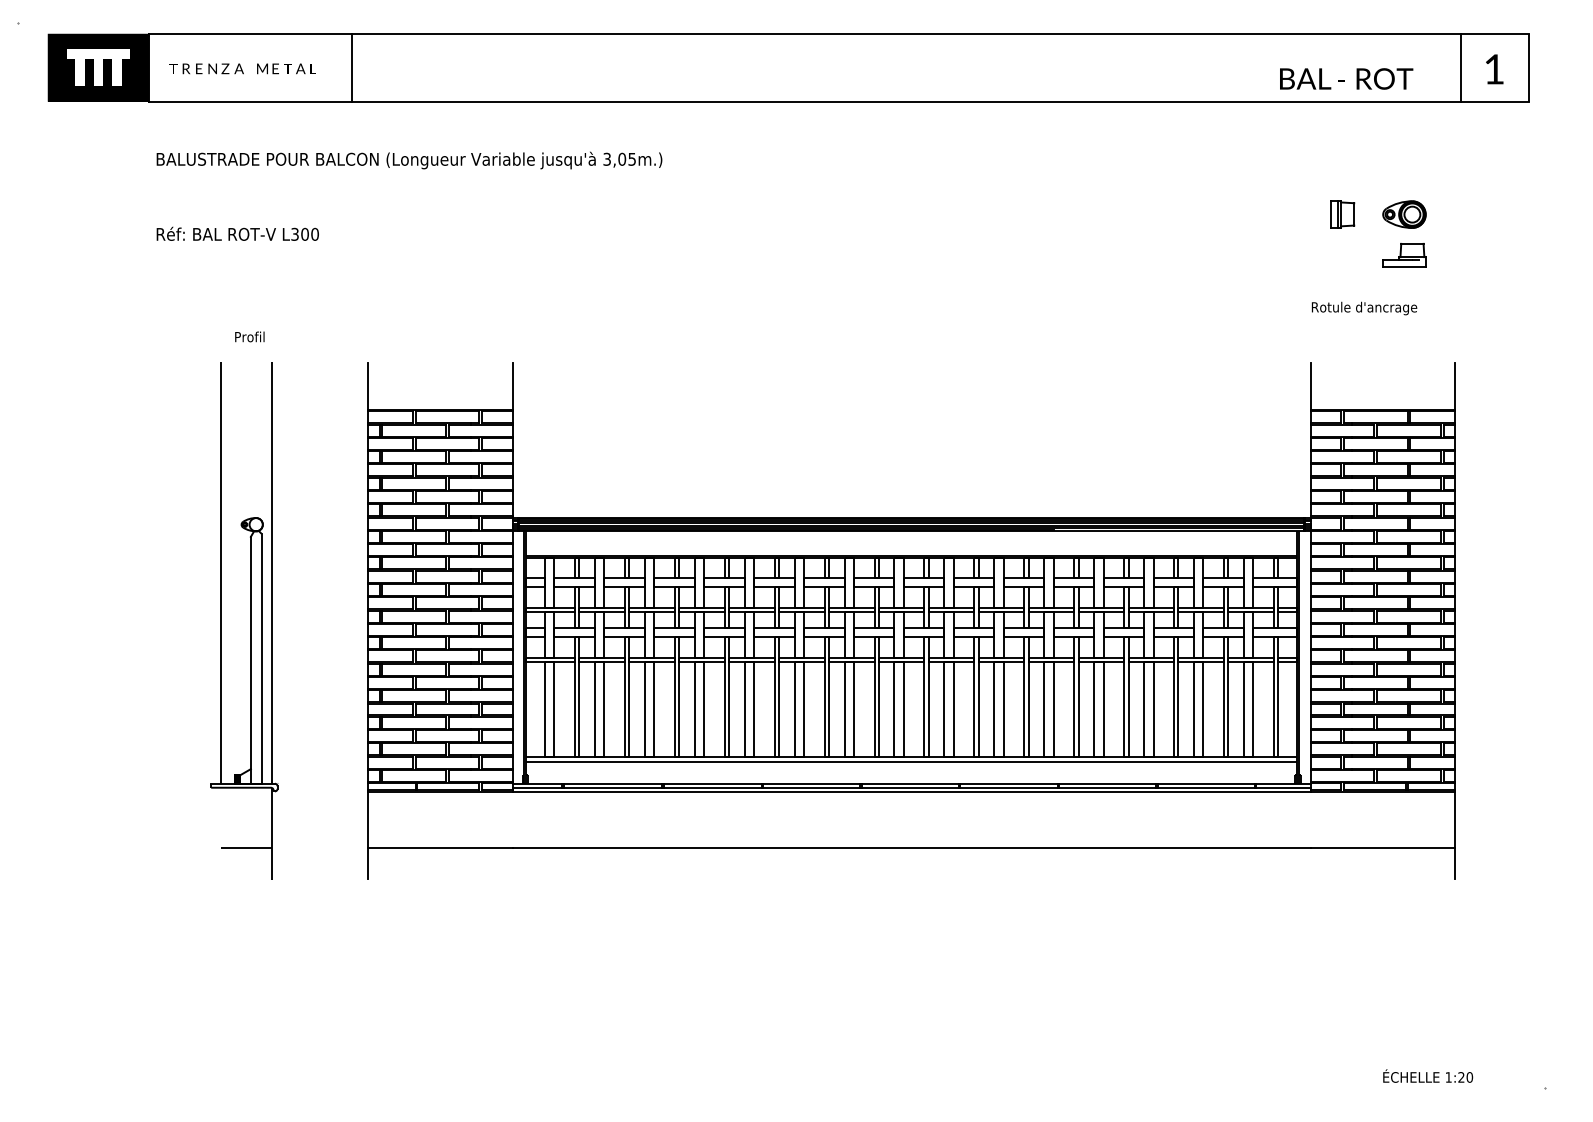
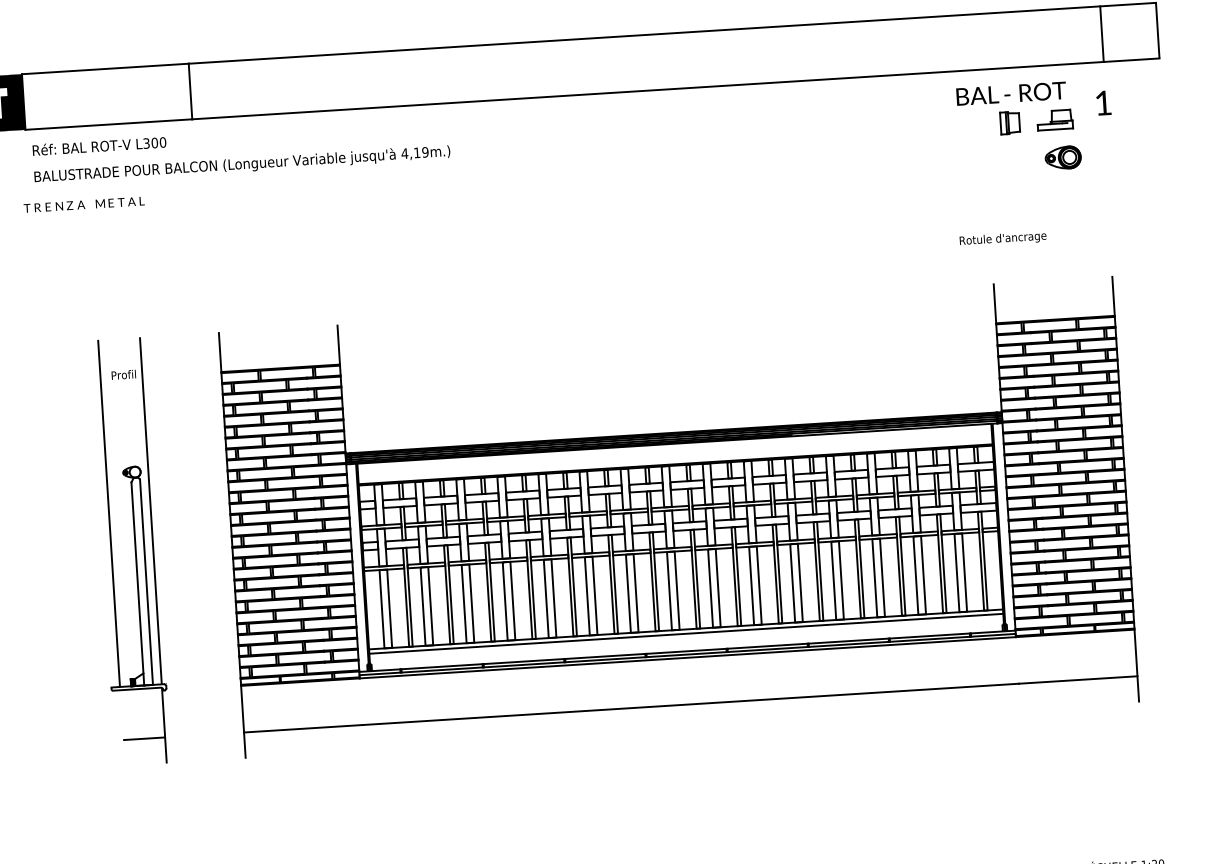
text: (242, 68) -> (83, 204), moved
text: (1494, 69) -> (1103, 103), moved
text: (1346, 78) -> (1011, 93), moved
text: (619, 158) -> (414, 152), 3,05m.) -> 4,19m.)
part: (1342, 214) -> (1009, 123), moved
text: (237, 233) -> (99, 145), moved
part: (1404, 255) -> (1055, 120), moved
text: (1364, 308) -> (1003, 239), moved
text: (249, 336) -> (123, 374), moved

